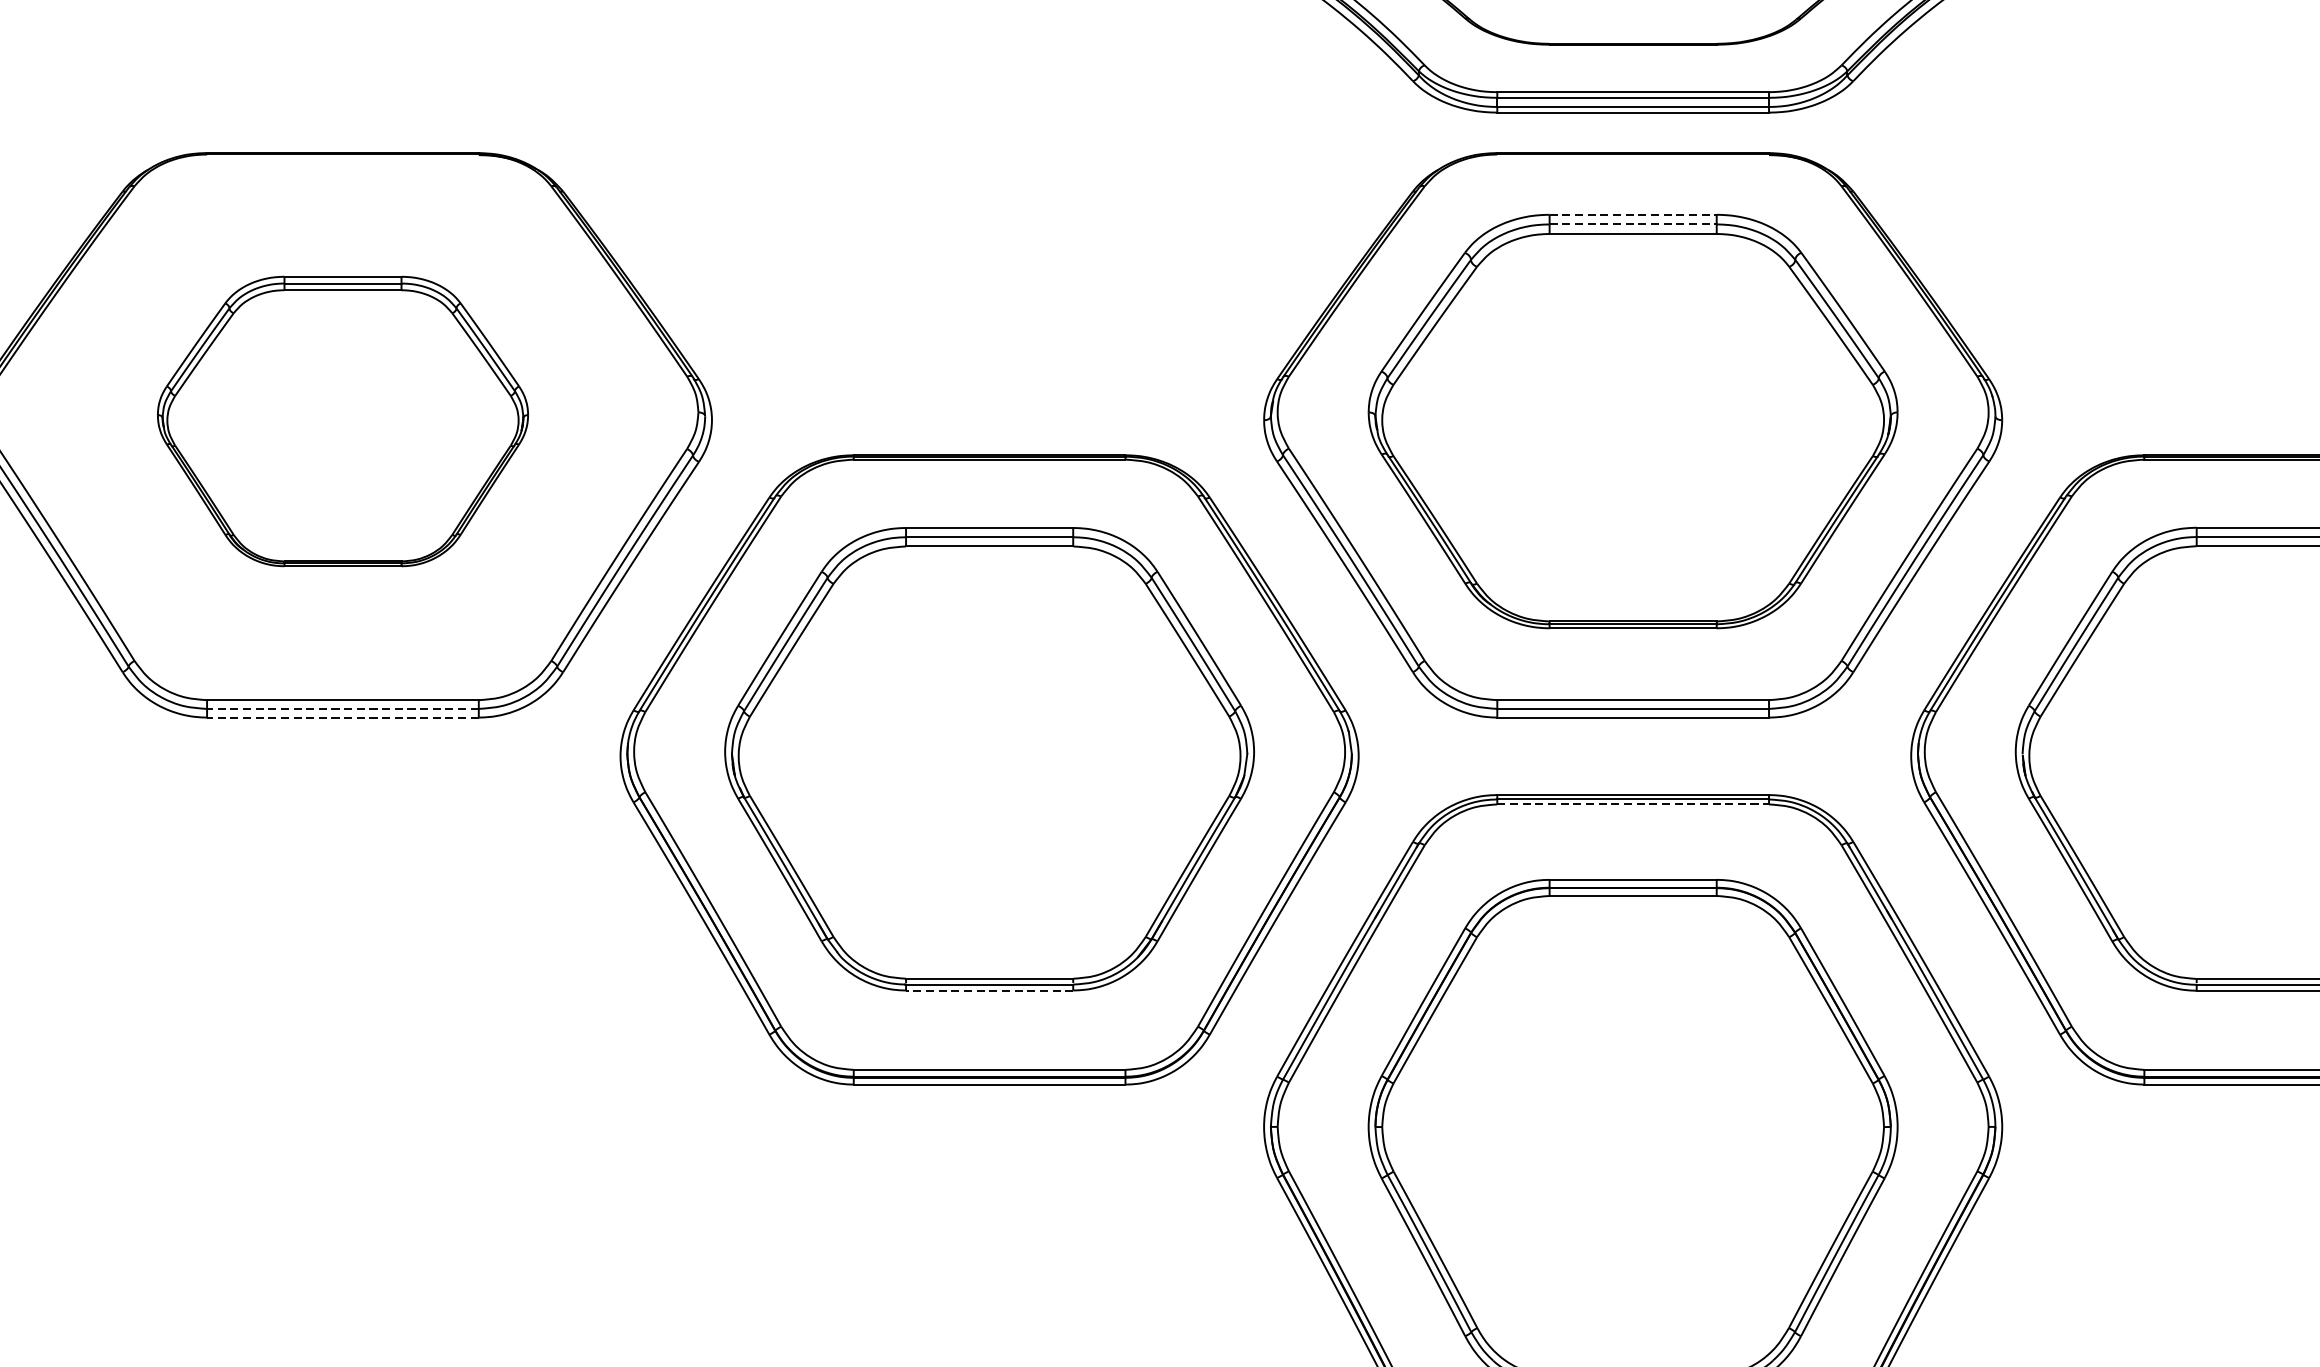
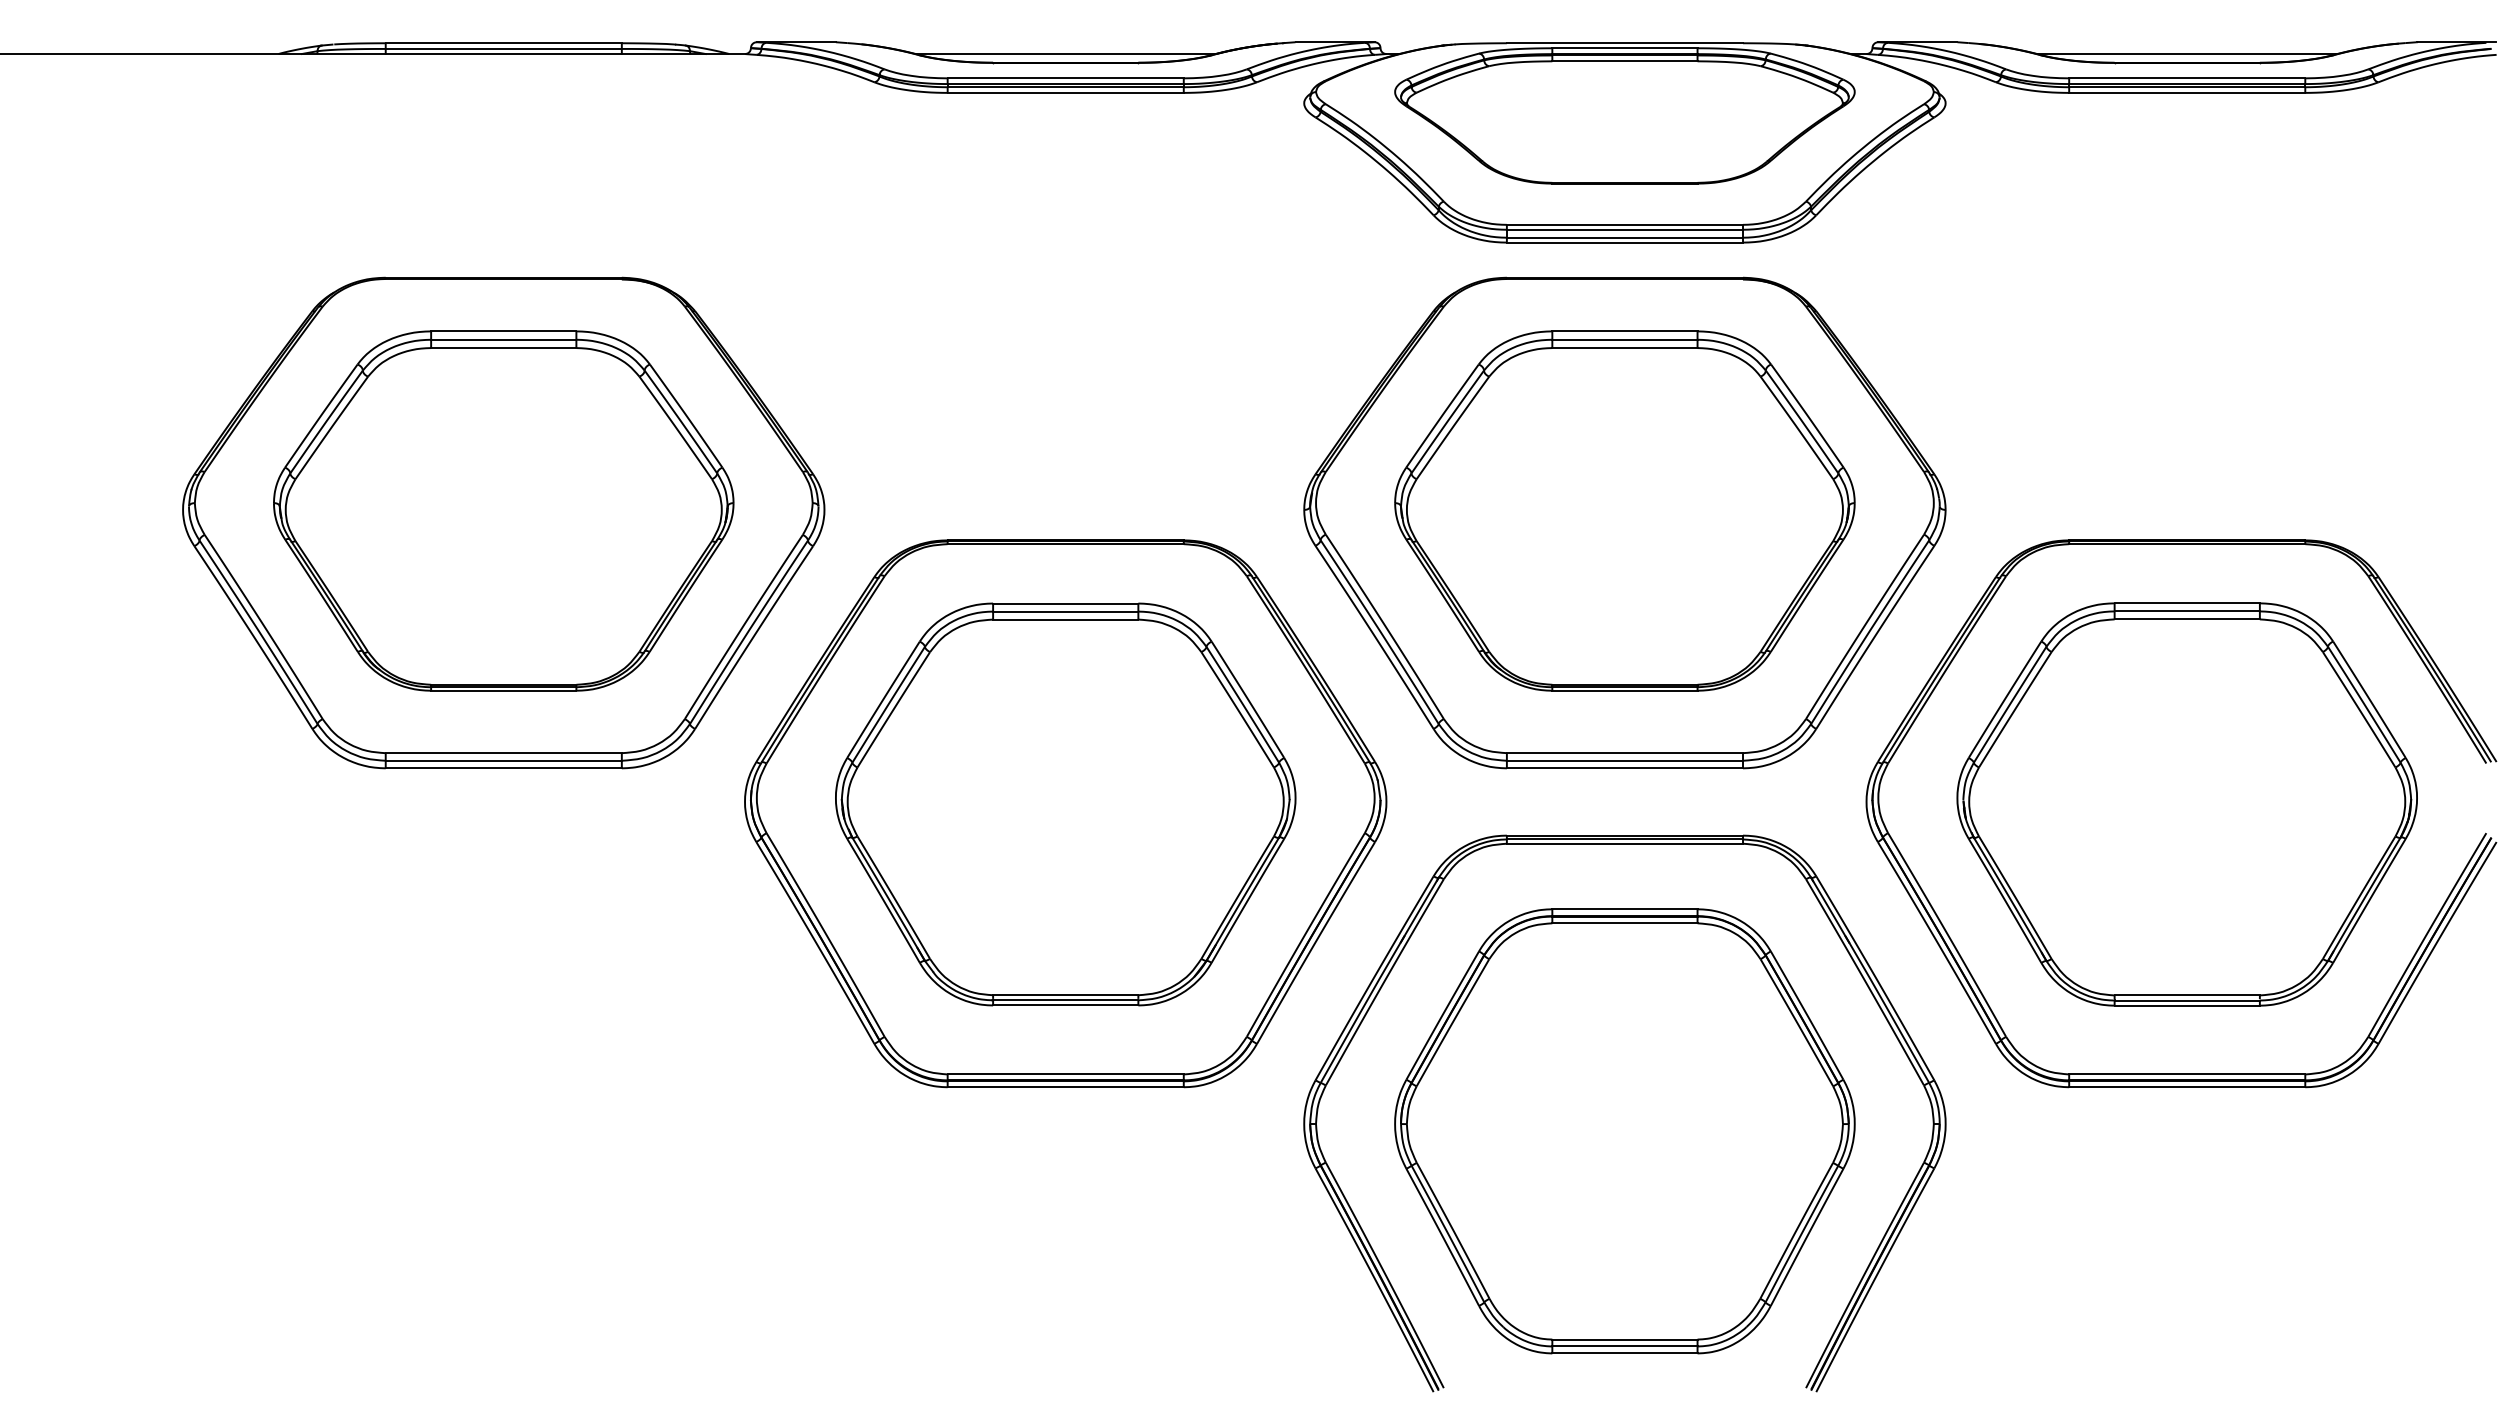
line: (1632, 214) -> (1624, 331), dashed -> solid
line: (1632, 224) -> (1624, 339), dashed -> solid
part: (342, 420) -> (503, 510), size x1.43
line: (342, 708) -> (503, 760), dashed -> solid
line: (342, 717) -> (503, 768), dashed -> solid
line: (1633, 804) -> (1625, 843), dashed -> solid
line: (989, 990) -> (1065, 1005), dashed -> solid

